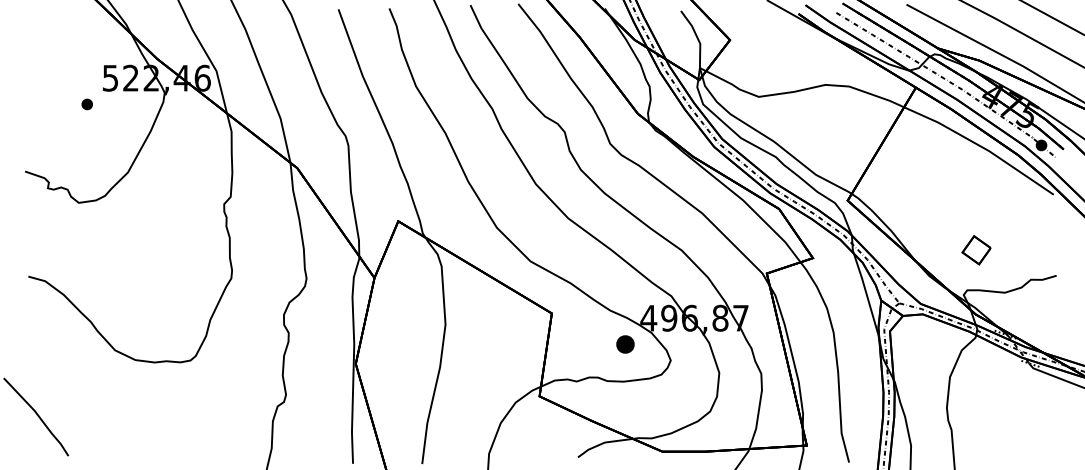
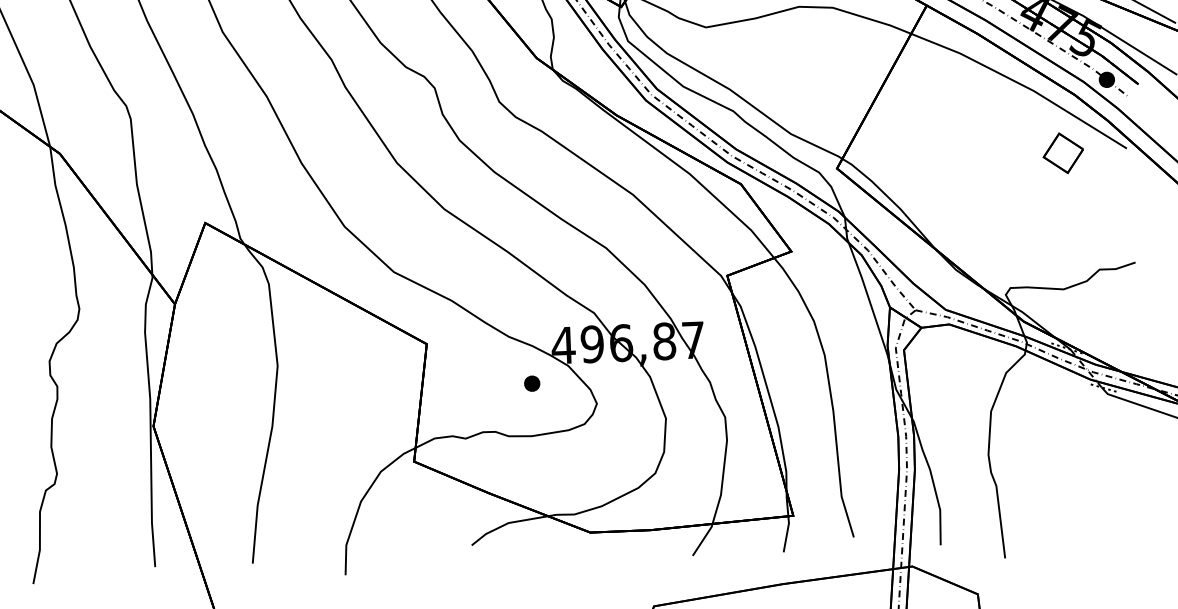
part: (976, 250) -> (1063, 153), moved
part: (625, 344) -> (532, 383), size x0.62

